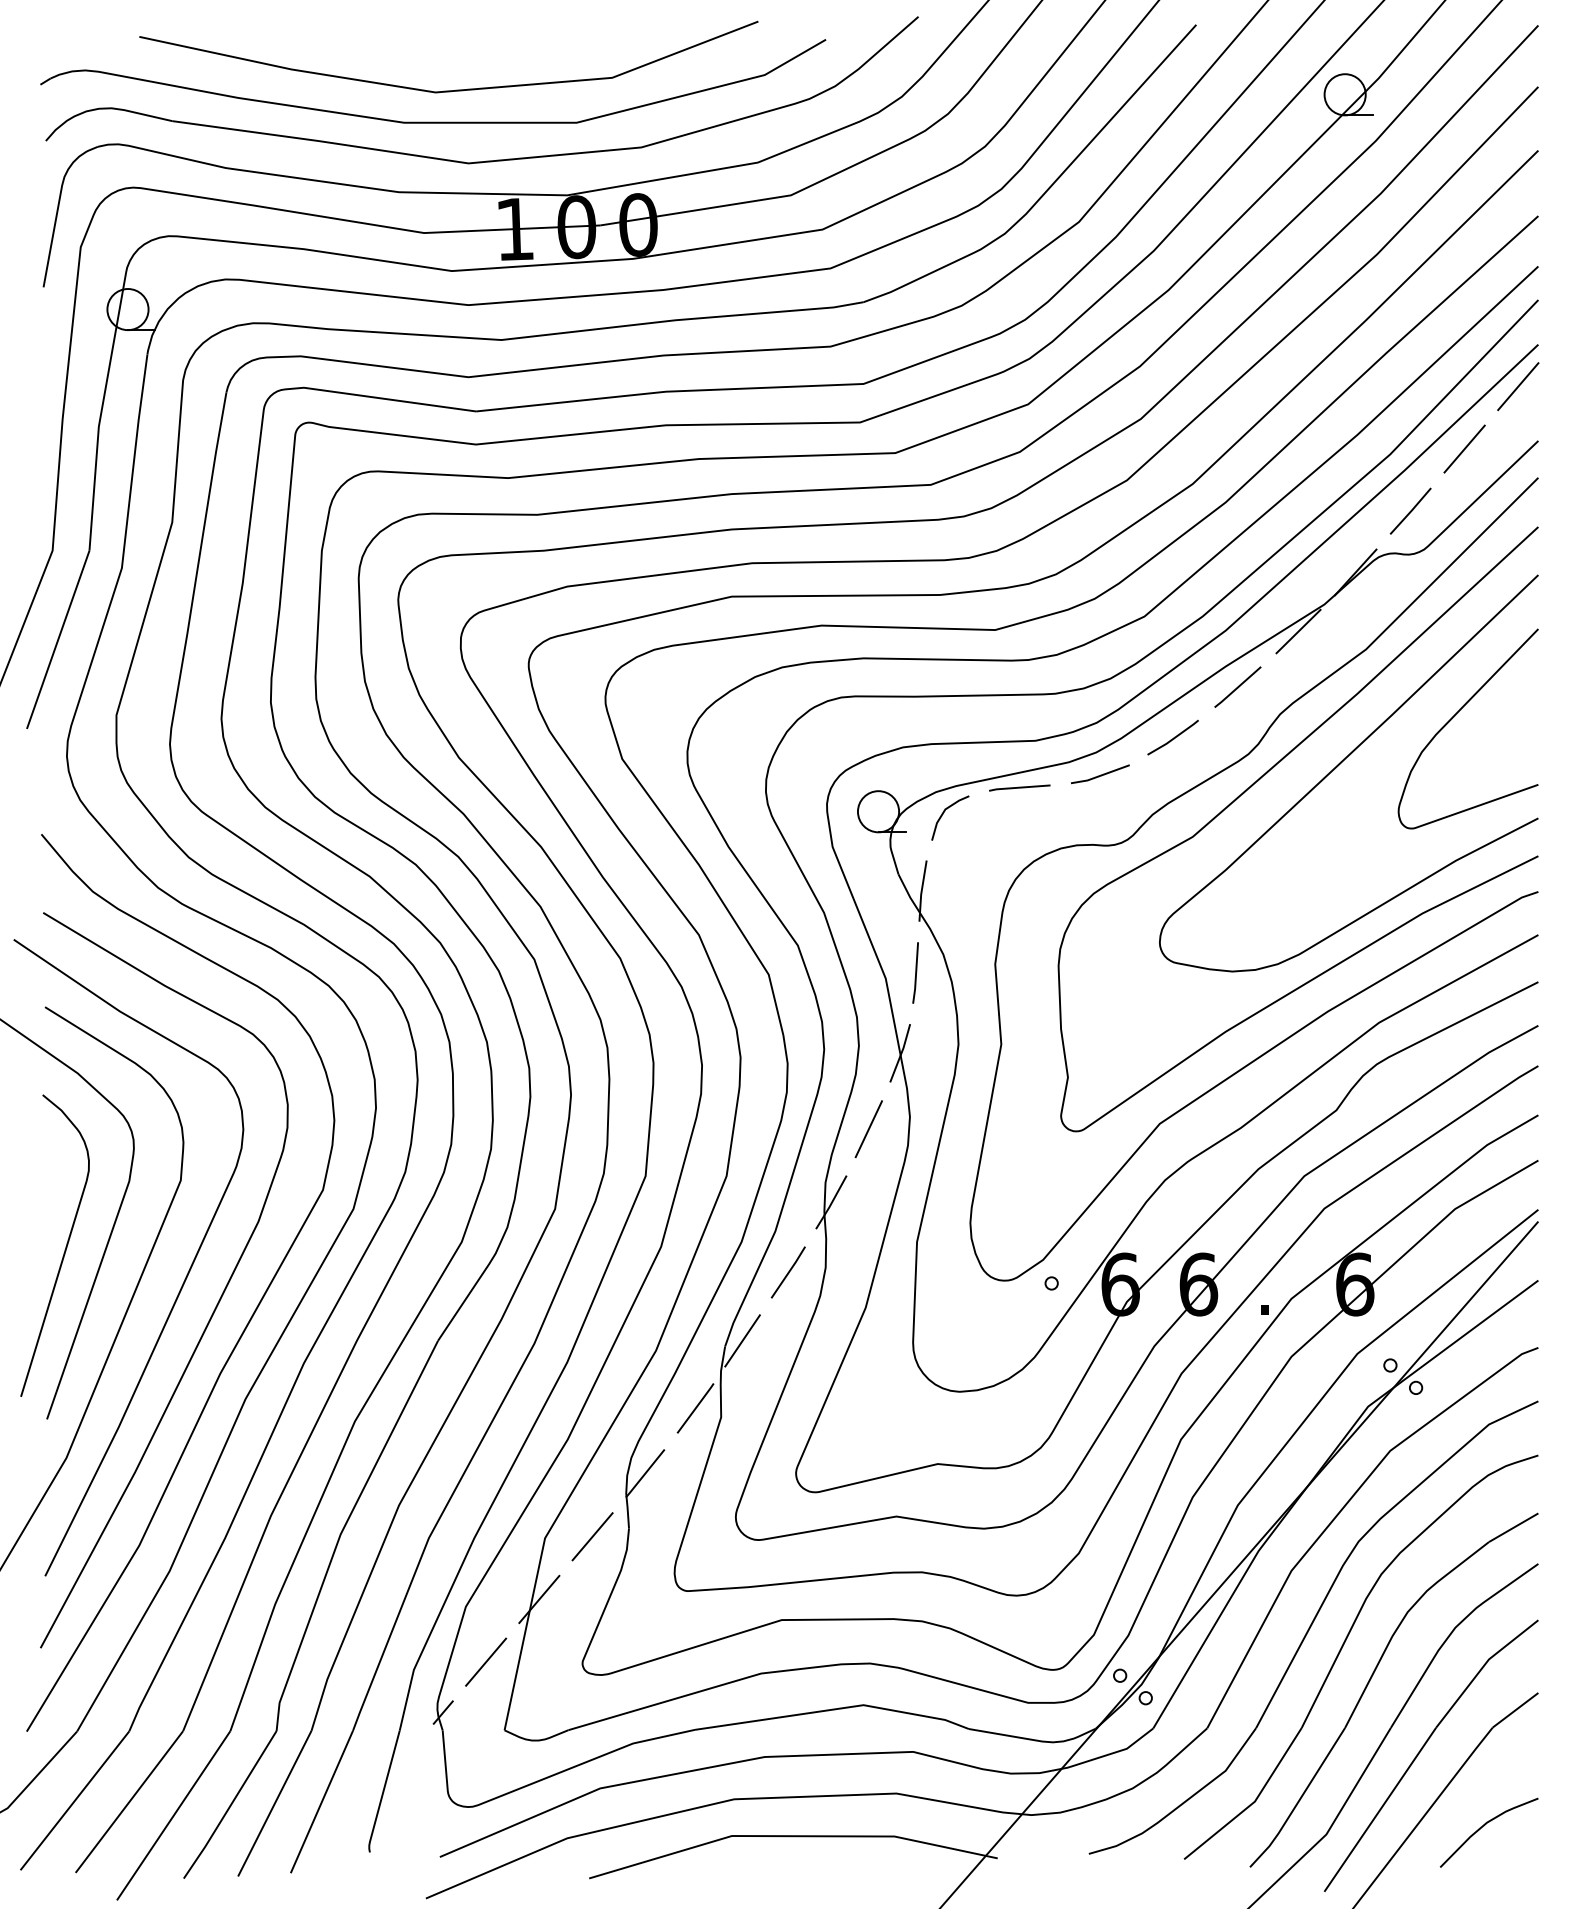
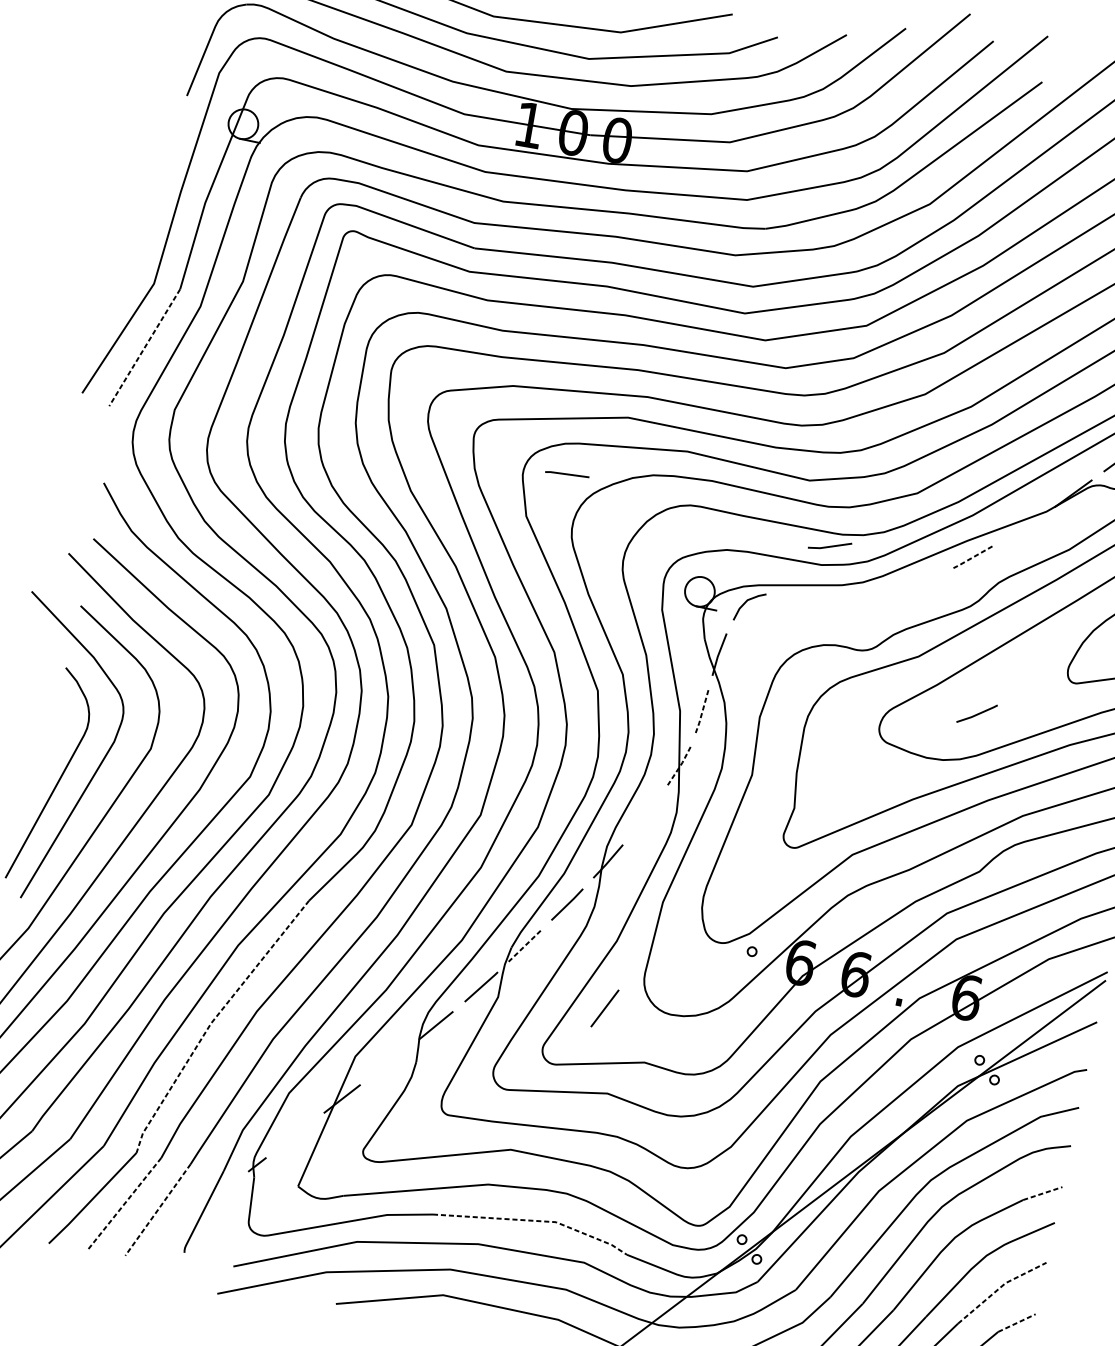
line: (1298, 631) -> (1024, 526), removed
line: (58, 640) -> (144, 348), solid -> dashed
line: (1237, 688) -> (972, 558), solid -> dashed
line: (1173, 737) -> (977, 713), moved
line: (1100, 774) -> (830, 545), moved
line: (1019, 787) -> (567, 474), moved
line: (916, 973) -> (702, 712), solid -> dashed
line: (901, 1053) -> (680, 766), solid -> dashed
line: (868, 1129) -> (604, 1008), moved
line: (742, 1340) -> (524, 945), solid -> dashed
line: (1513, 1527) -> (1042, 1193), solid -> dashed
line: (342, 1531) -> (212, 1021), solid -> dashed
line: (592, 1536) -> (389, 1062), removed
line: (486, 1661) -> (295, 1135), removed
line: (1482, 1668) -> (999, 1288), solid -> dashed
line: (833, 1709) -> (534, 1220), solid -> dashed
line: (1515, 1710) -> (1016, 1323), solid -> dashed
line: (321, 1802) -> (157, 1210), solid -> dashed
line: (274, 1803) -> (124, 1203), solid -> dashed

